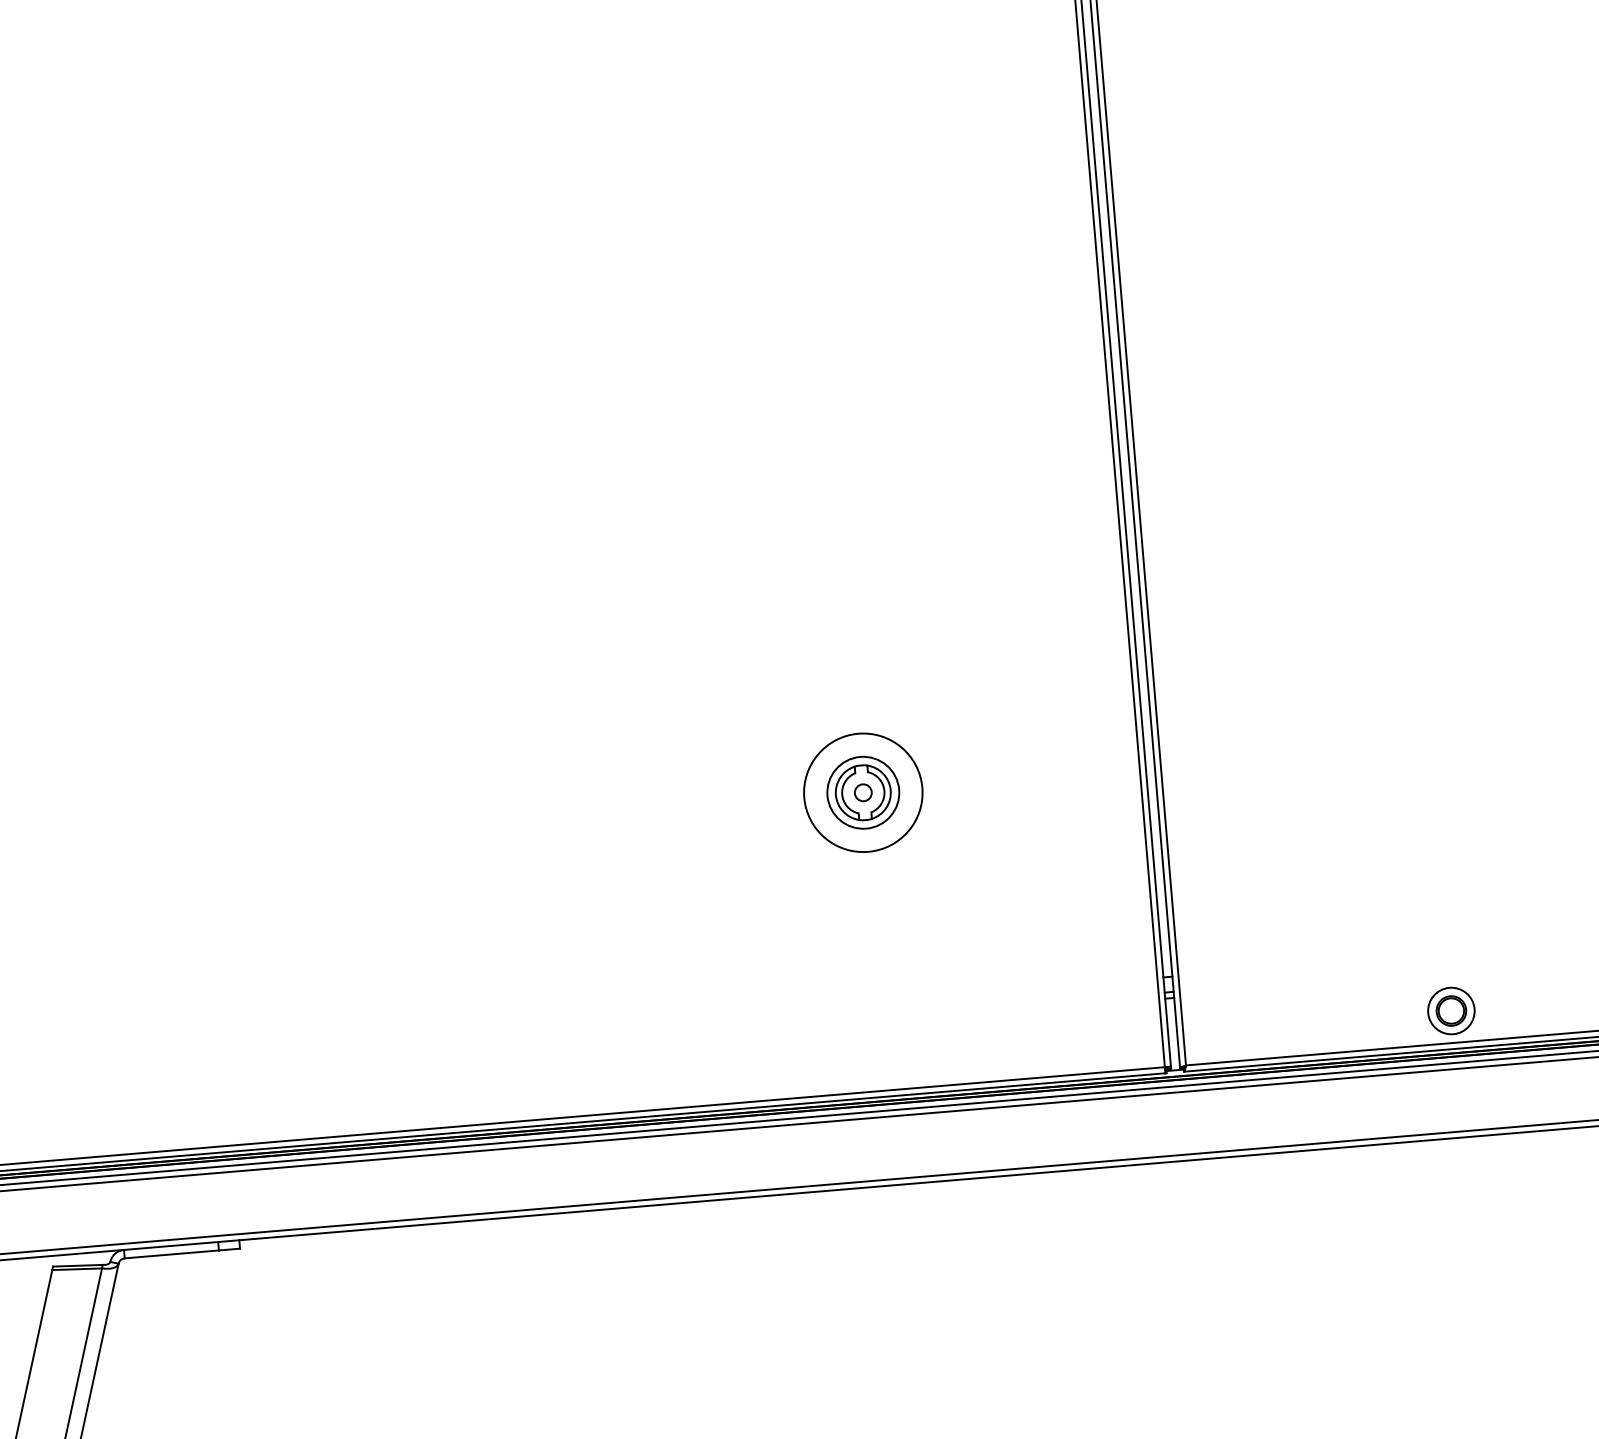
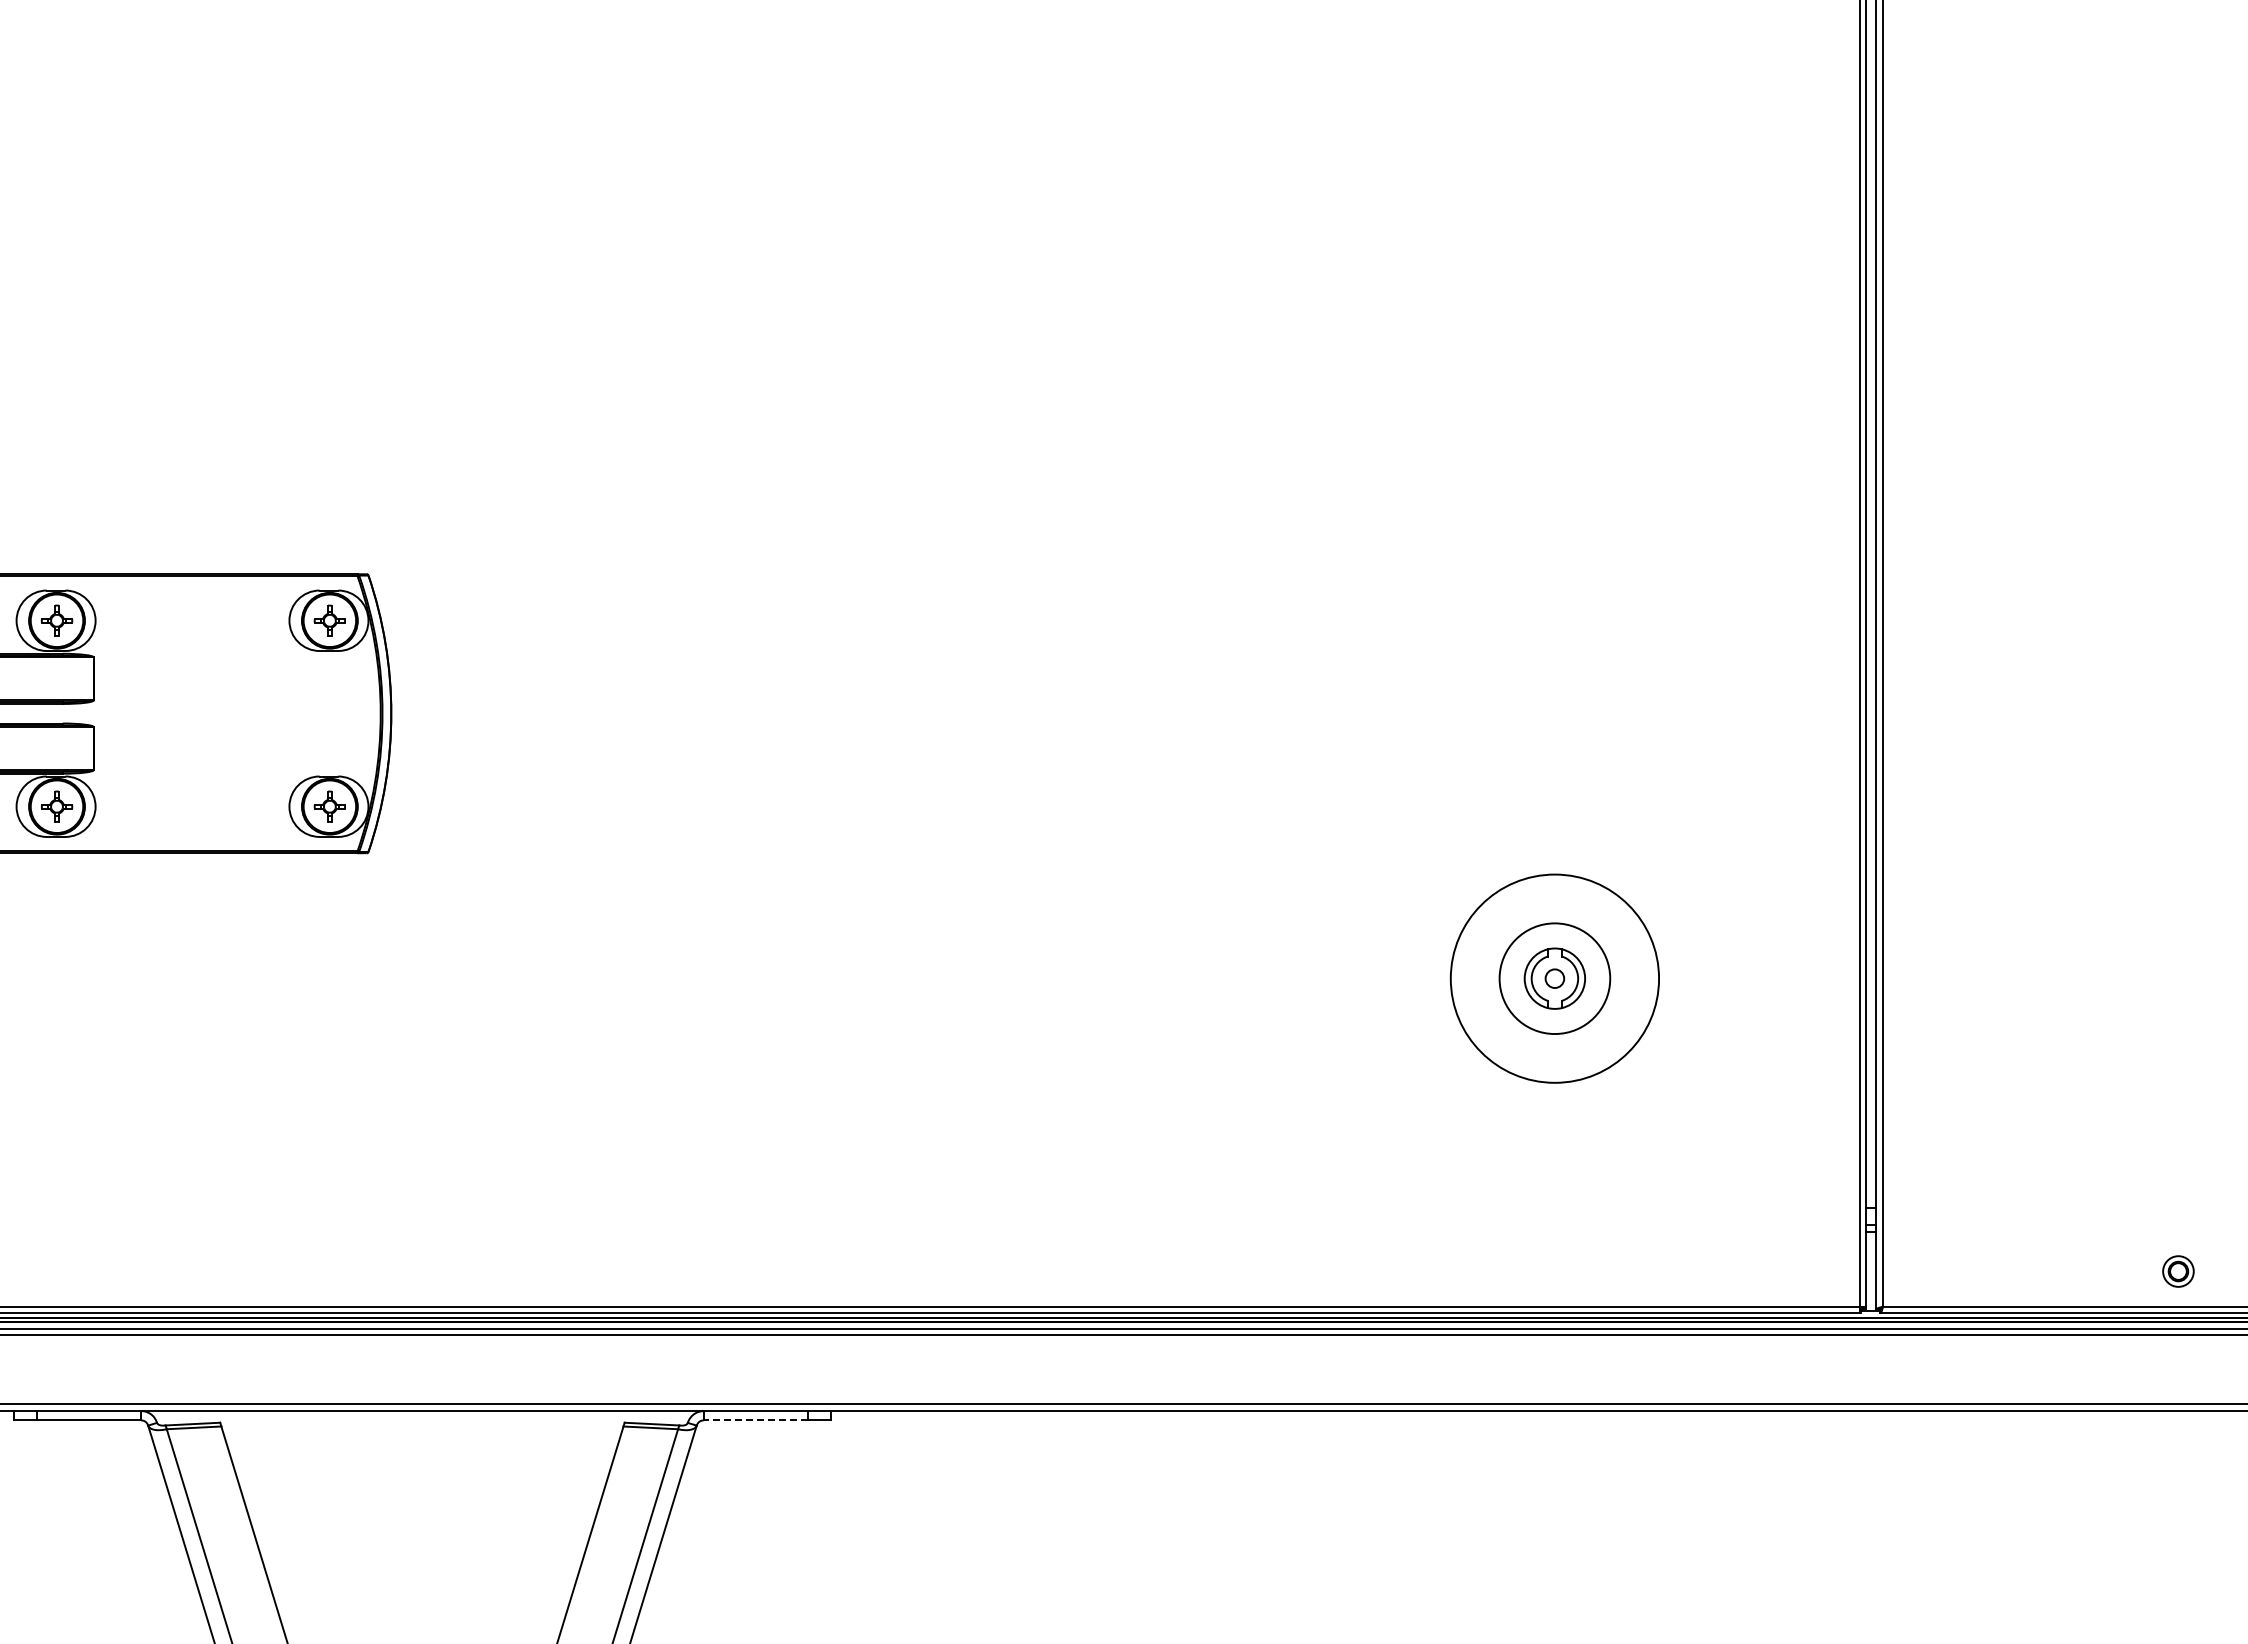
circle: (862, 792) -> (1554, 978), size x1.4
circle: (862, 792) -> (1554, 978), size x1.6
part: (1451, 1010) -> (2178, 1271), size x0.6
line: (171, 1254) -> (755, 1420), solid -> dashed

